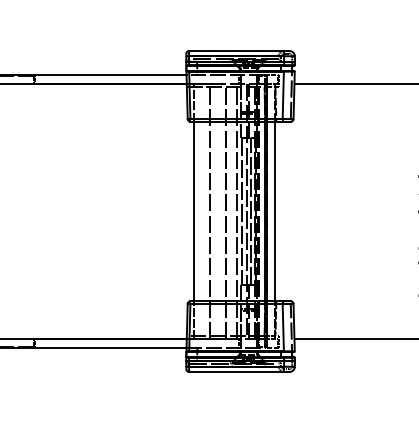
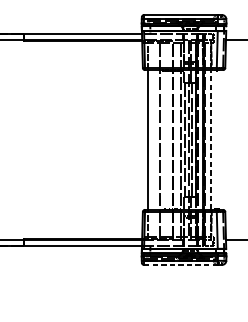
line: (275, 211) -> (211, 139), solid -> dashed
line: (237, 372) -> (181, 265), solid -> dashed

